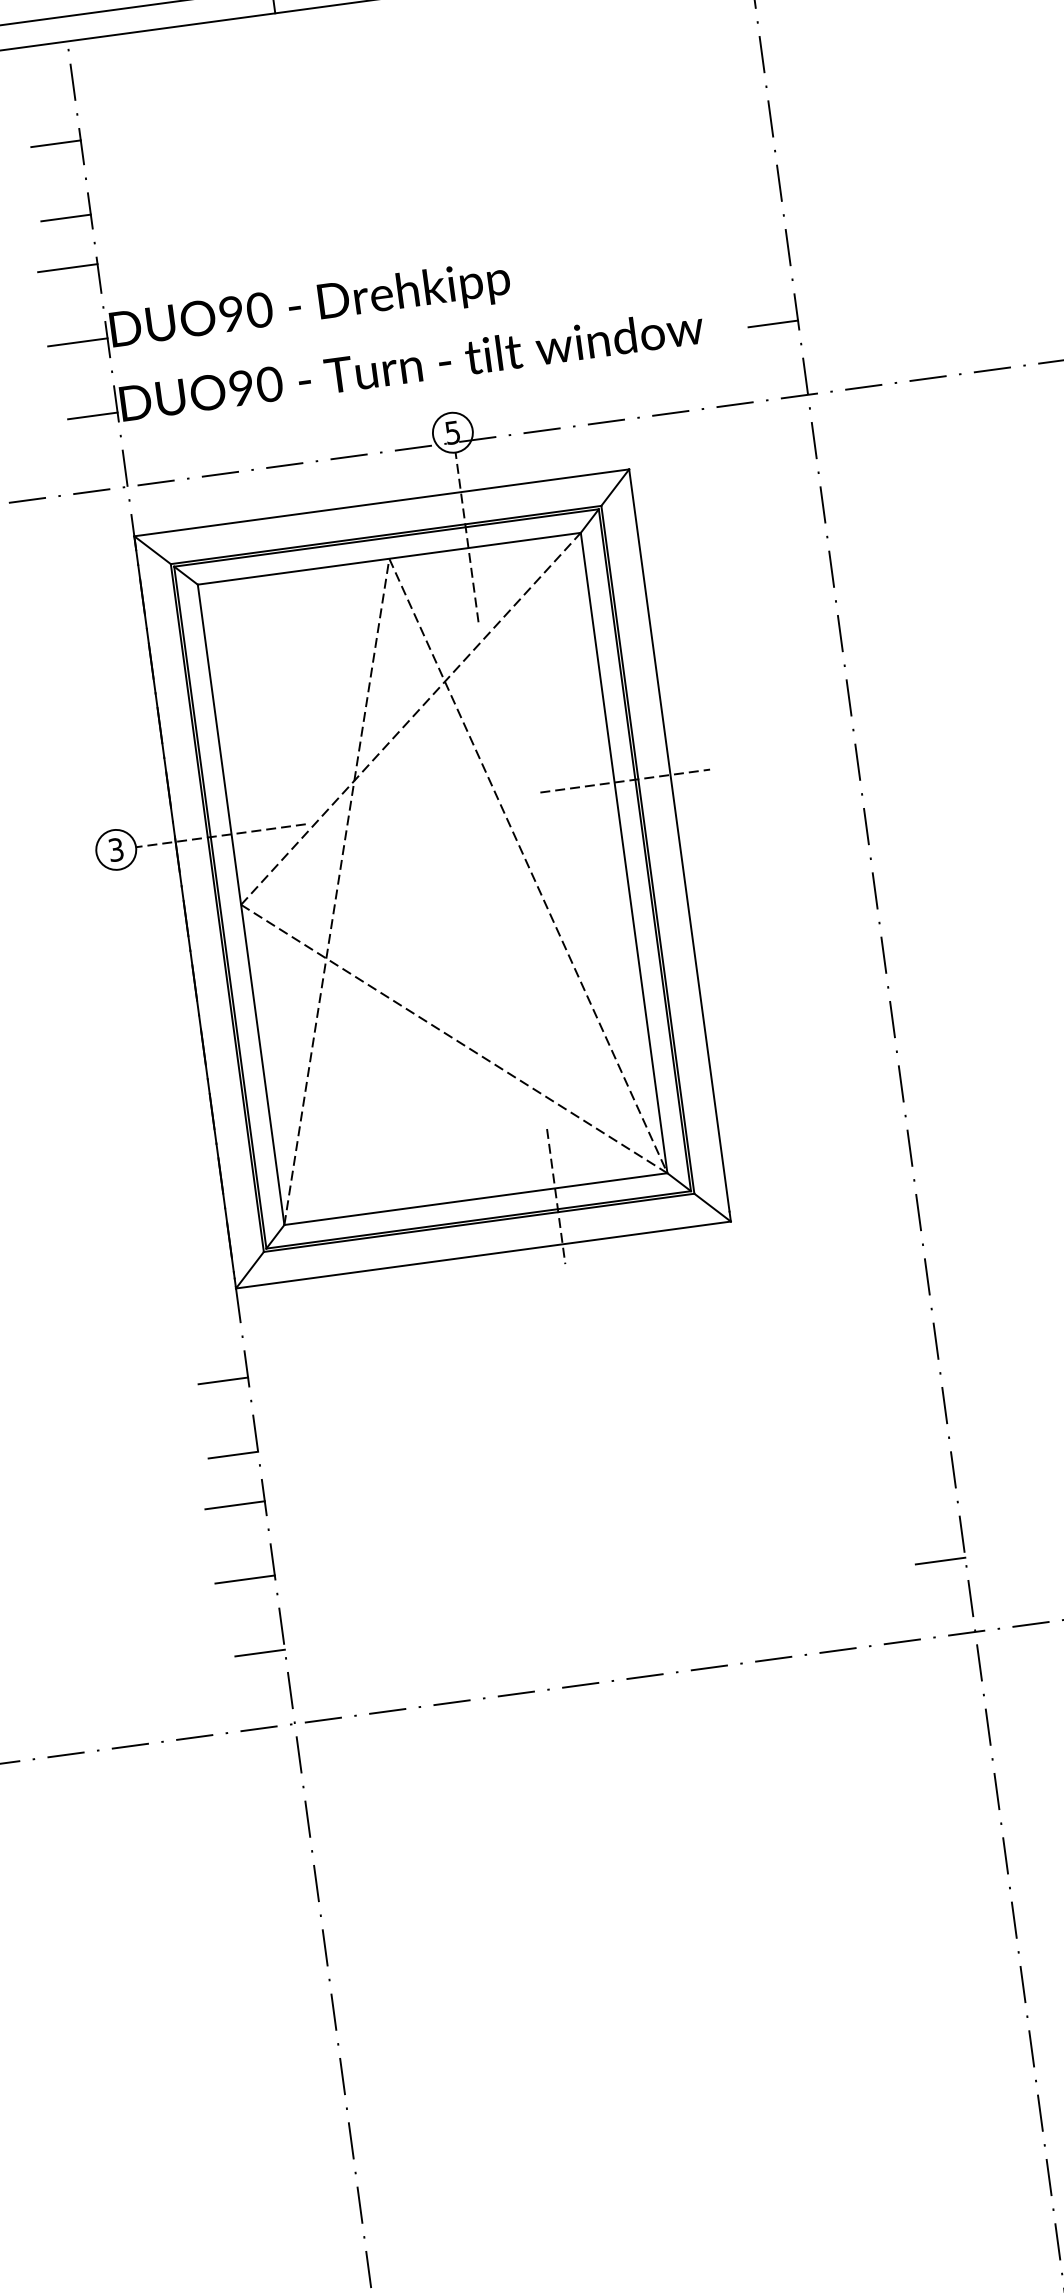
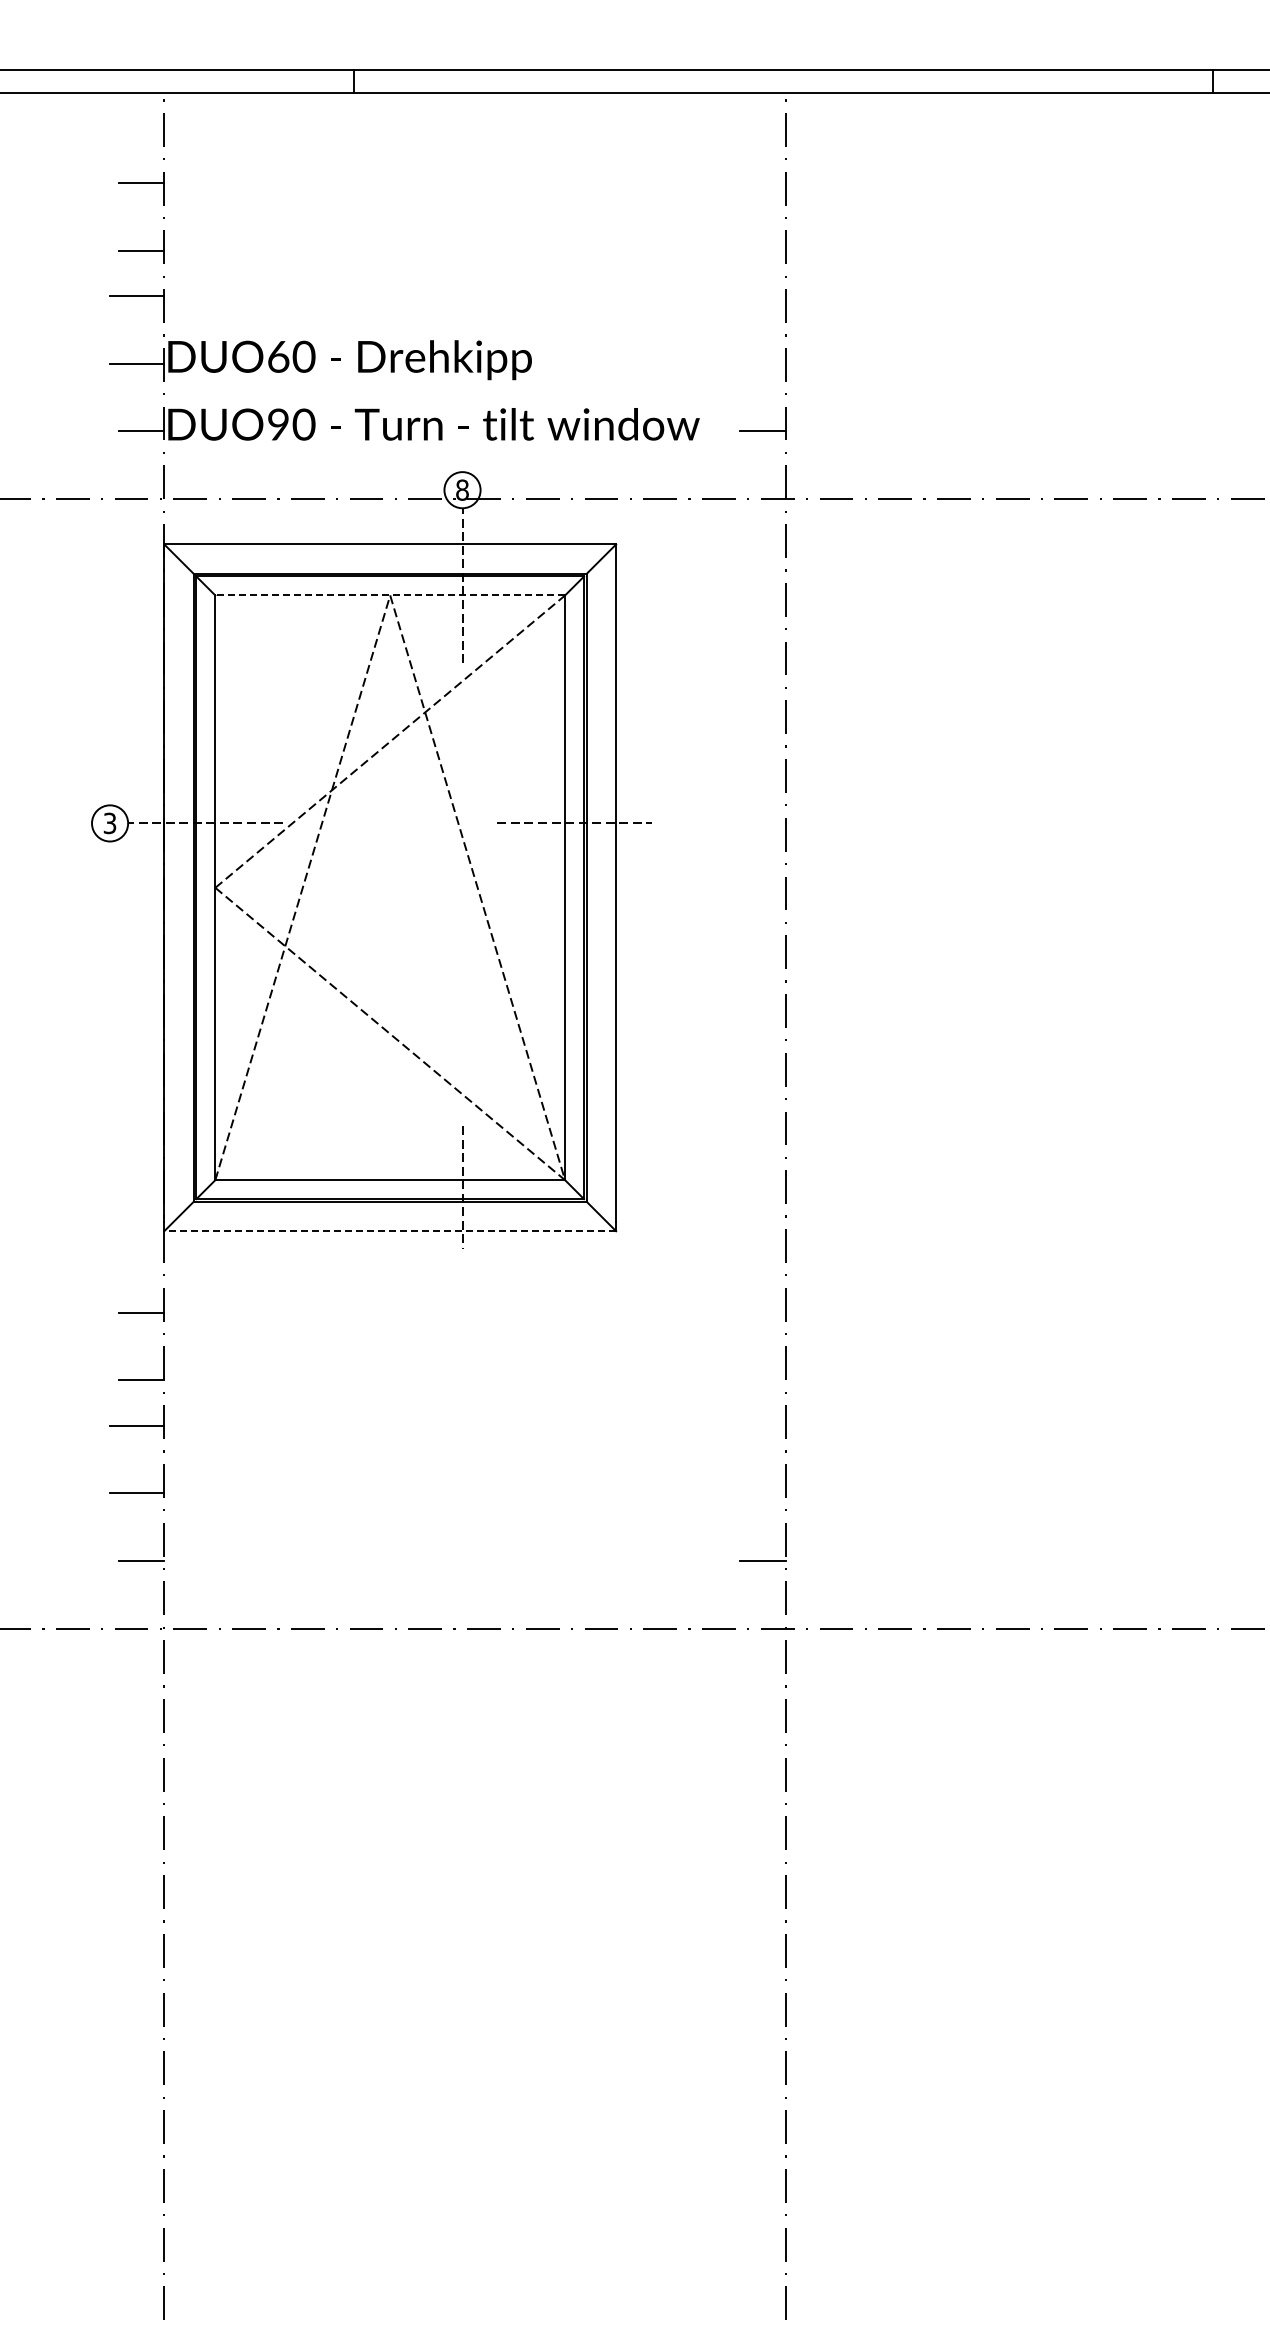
text: (231, 313) -> (278, 356), 90 -> 60
text: (452, 432) -> (462, 489), 5 -> 8
line: (389, 558) -> (390, 595), solid -> dashed
line: (483, 1255) -> (390, 1231), solid -> dashed

